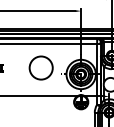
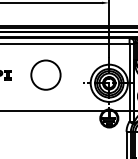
circle: (40, 67) -> (45, 74), moved

